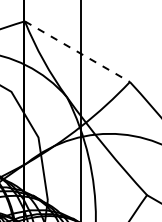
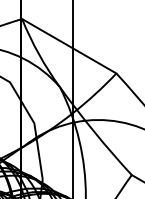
line: (77, 51) -> (69, 46), dashed -> solid

